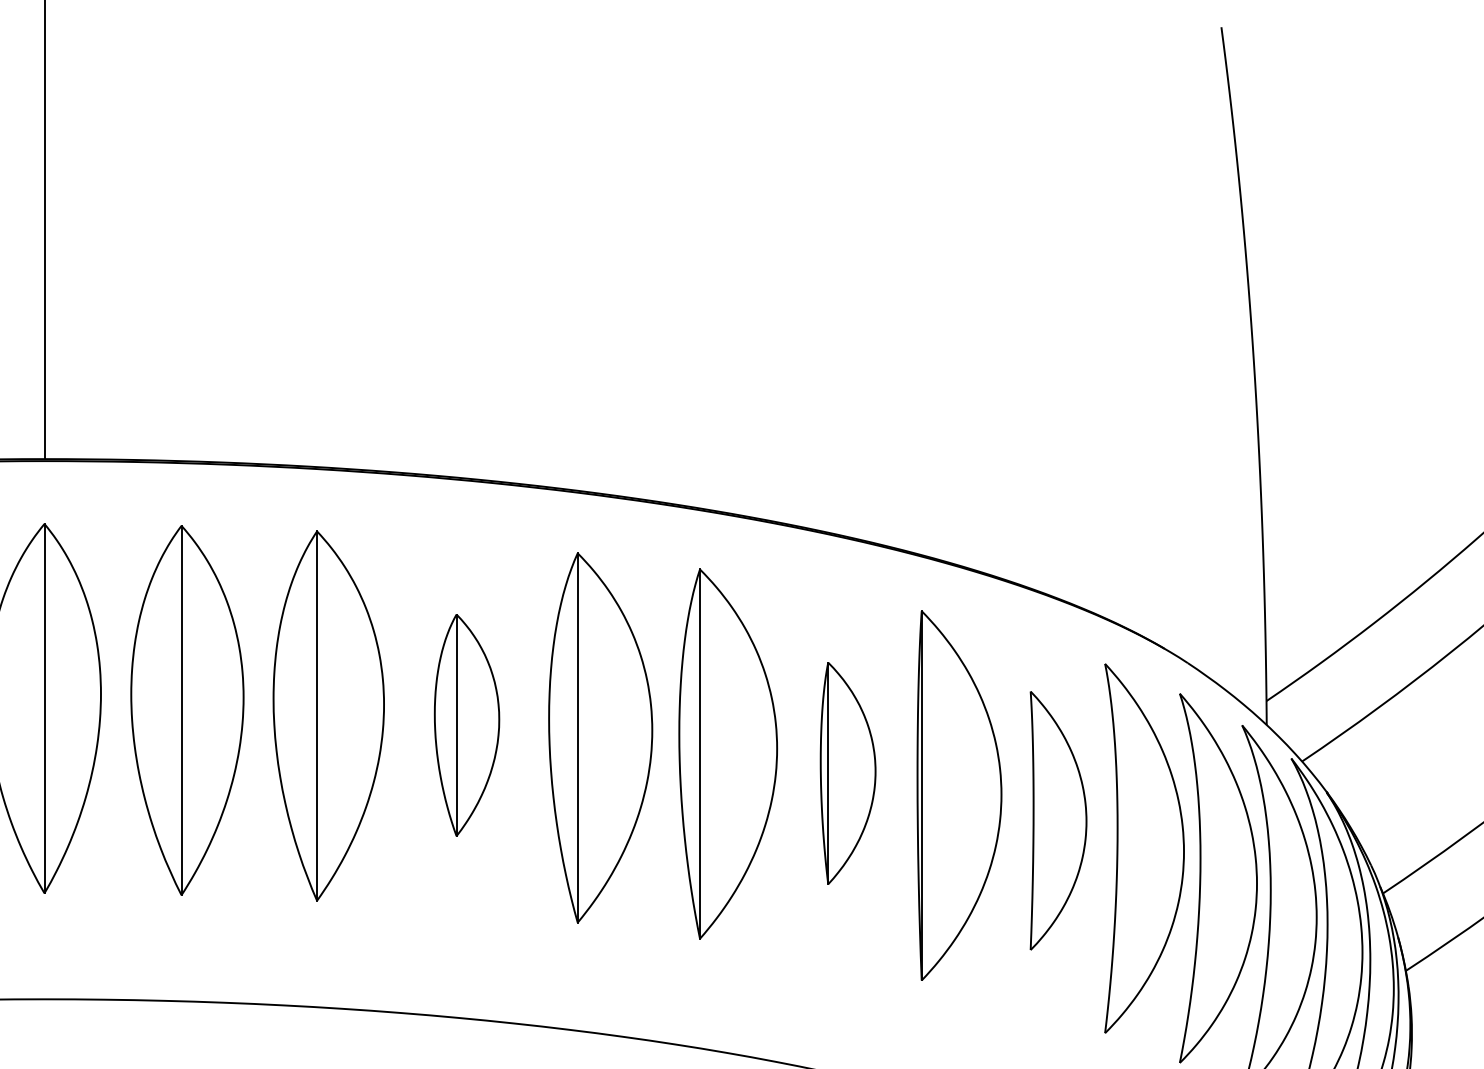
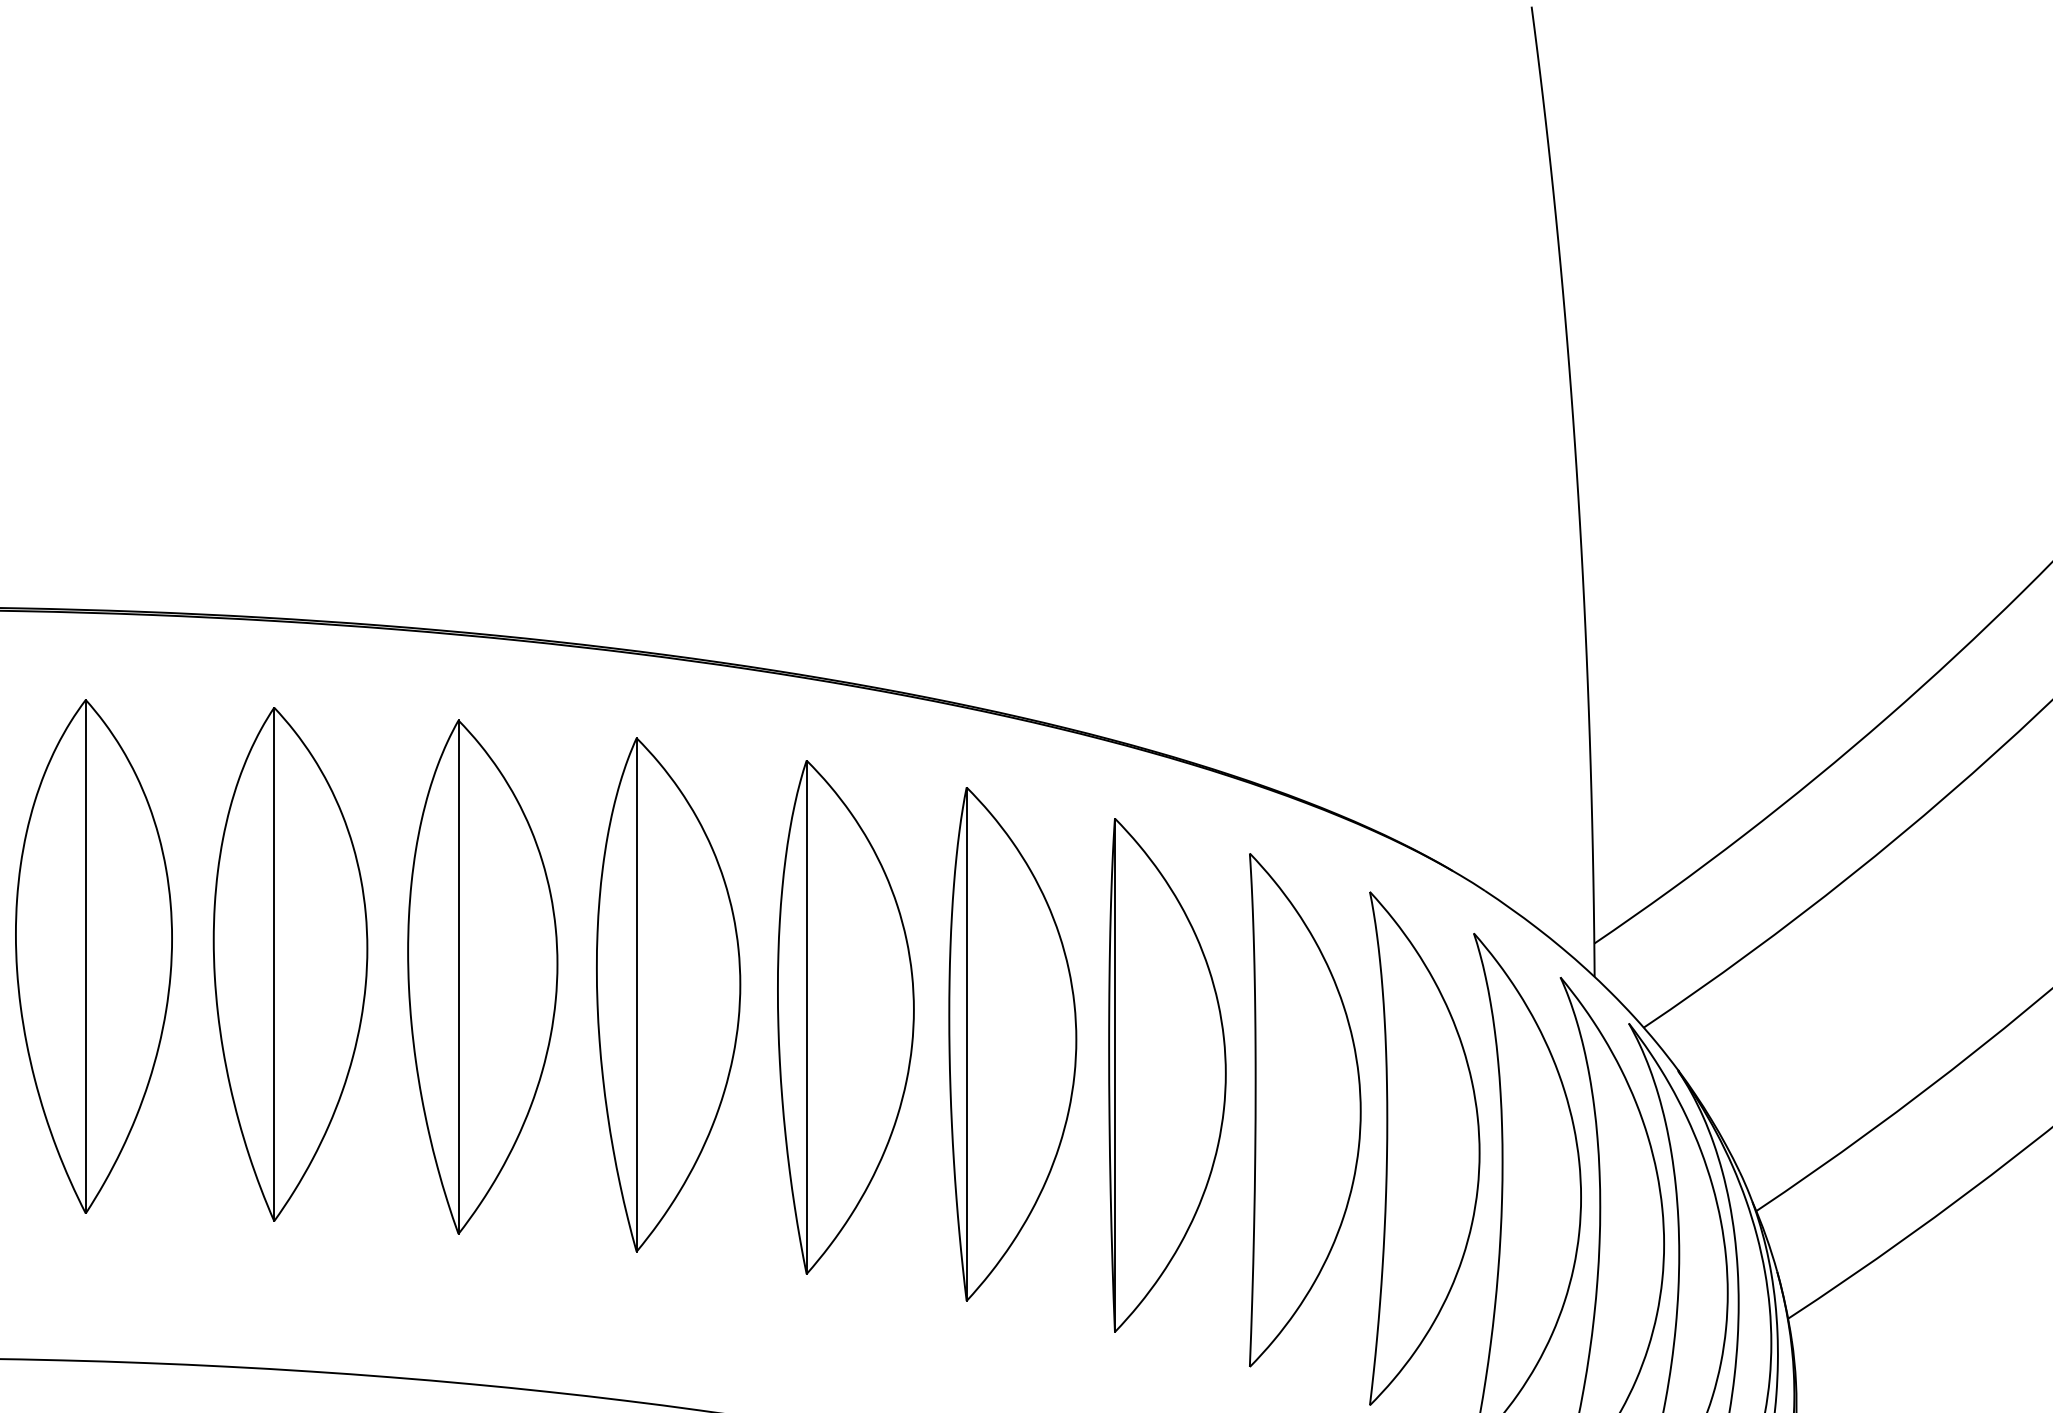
part: (466, 725) -> (481, 977), size x1.67
part: (847, 773) -> (1011, 1044), size x1.67
part: (1058, 820) -> (1305, 1109), size x1.43

